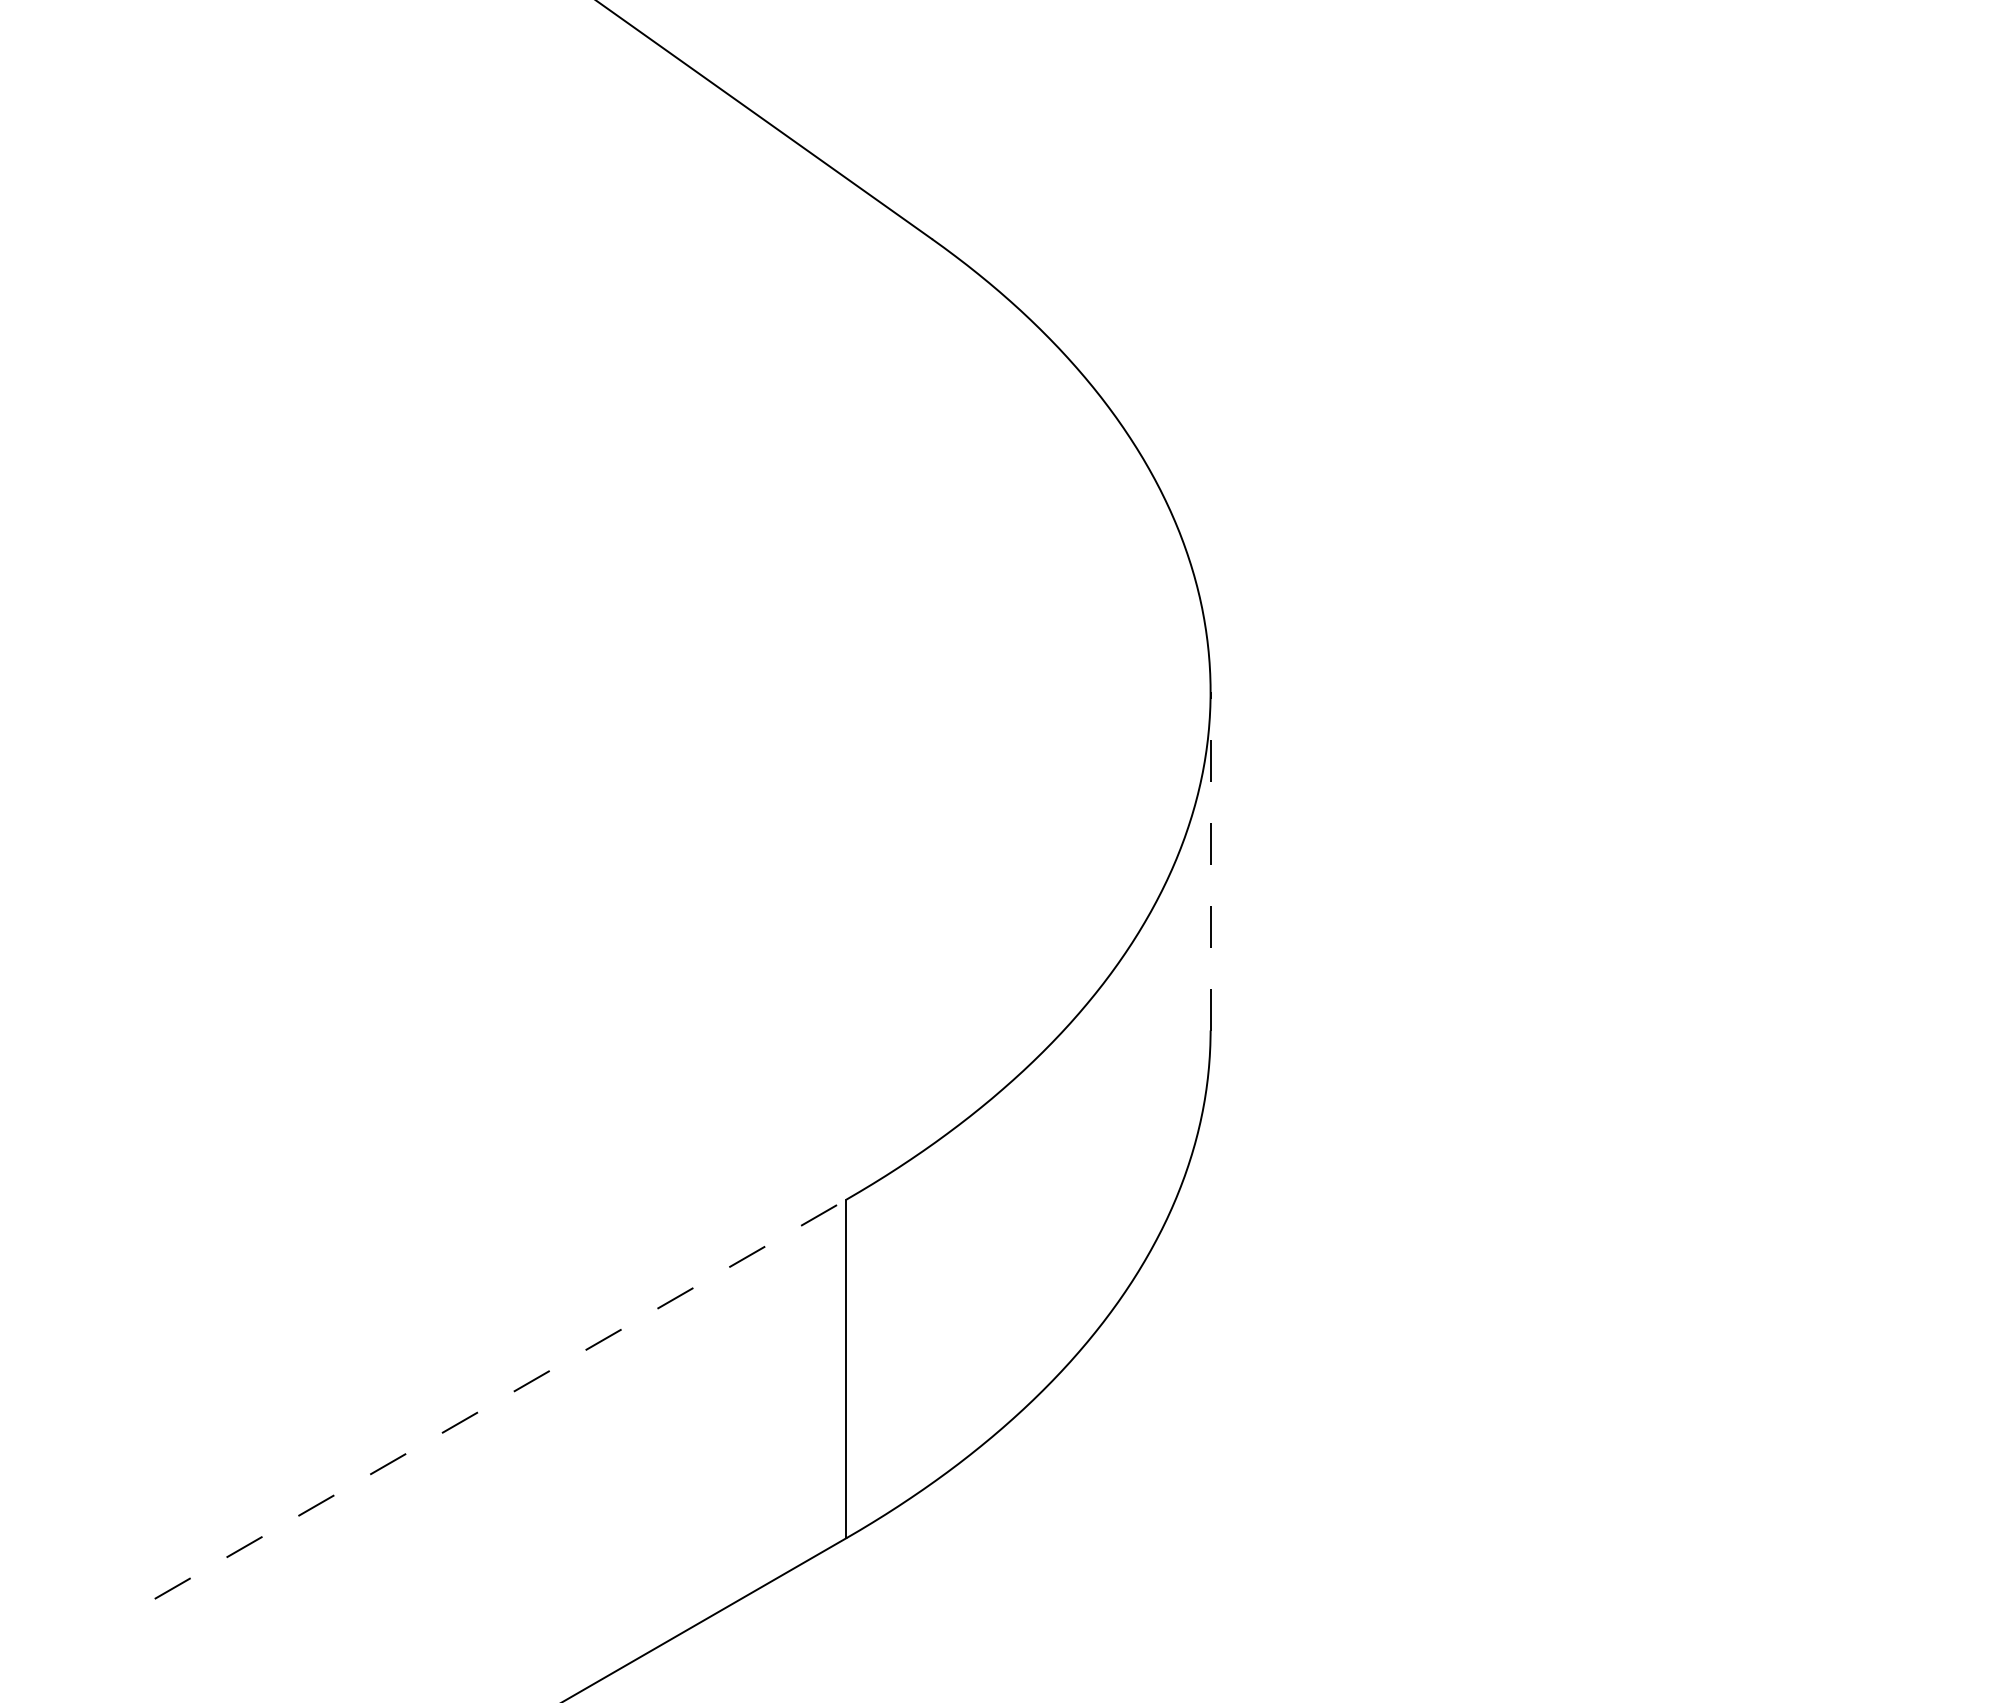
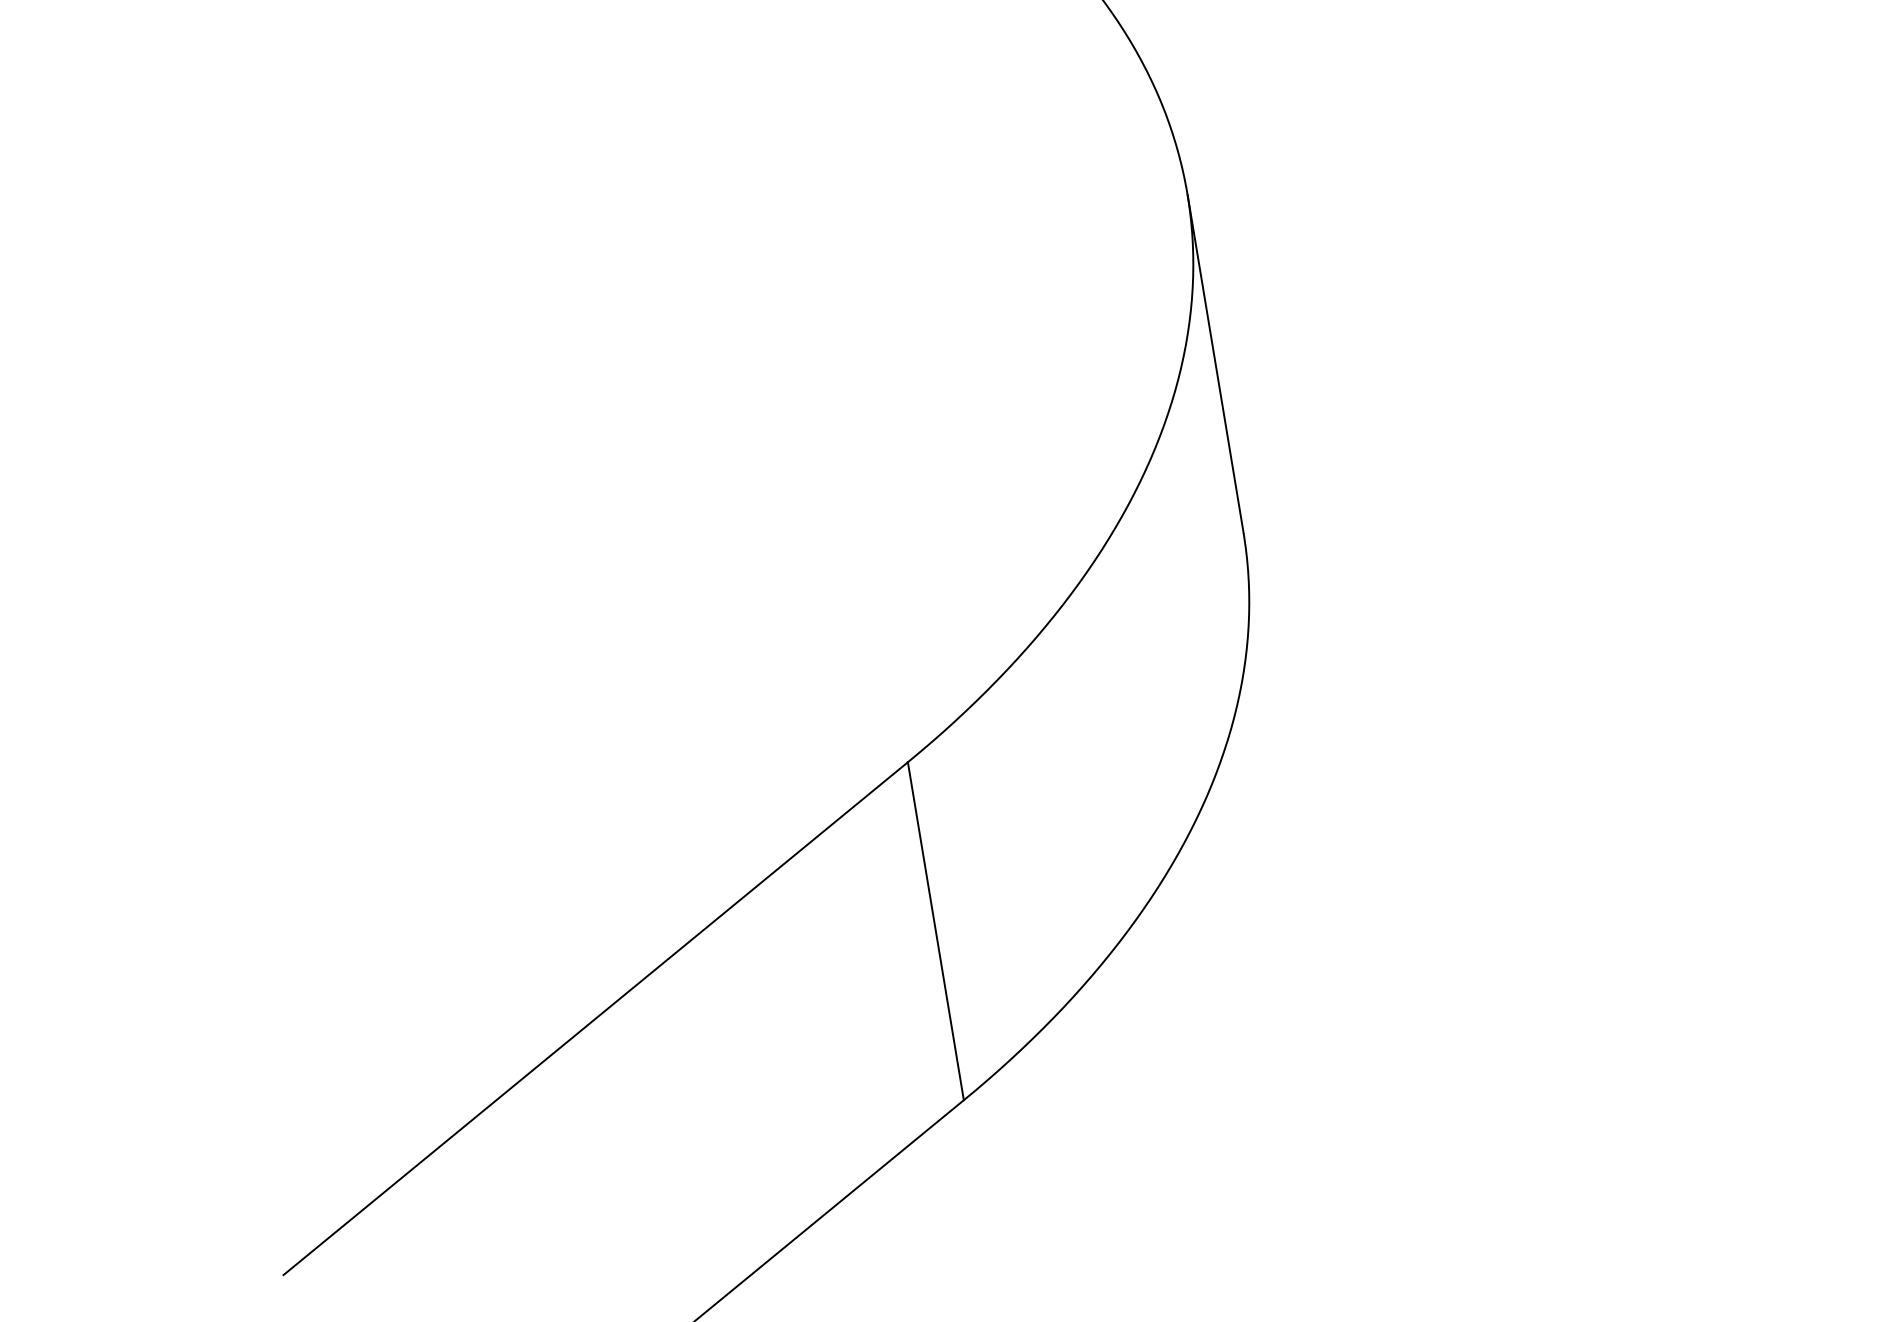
line: (1210, 860) -> (1215, 363), dashed -> solid
line: (500, 1399) -> (595, 1018), dashed -> solid

